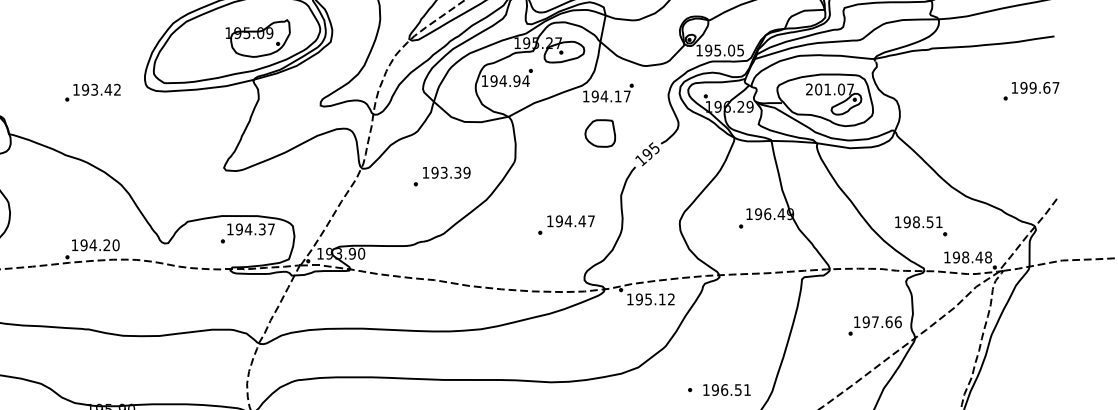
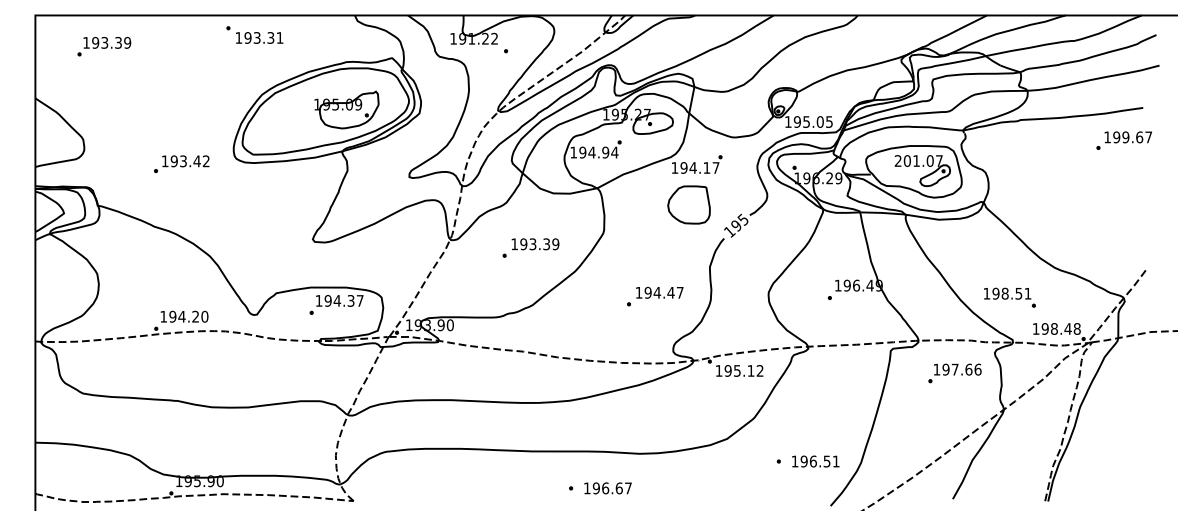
part: (1030, 91) -> (1123, 140), moved
part: (599, 133) -> (688, 204), size x1.4
part: (874, 326) -> (954, 373), moved

